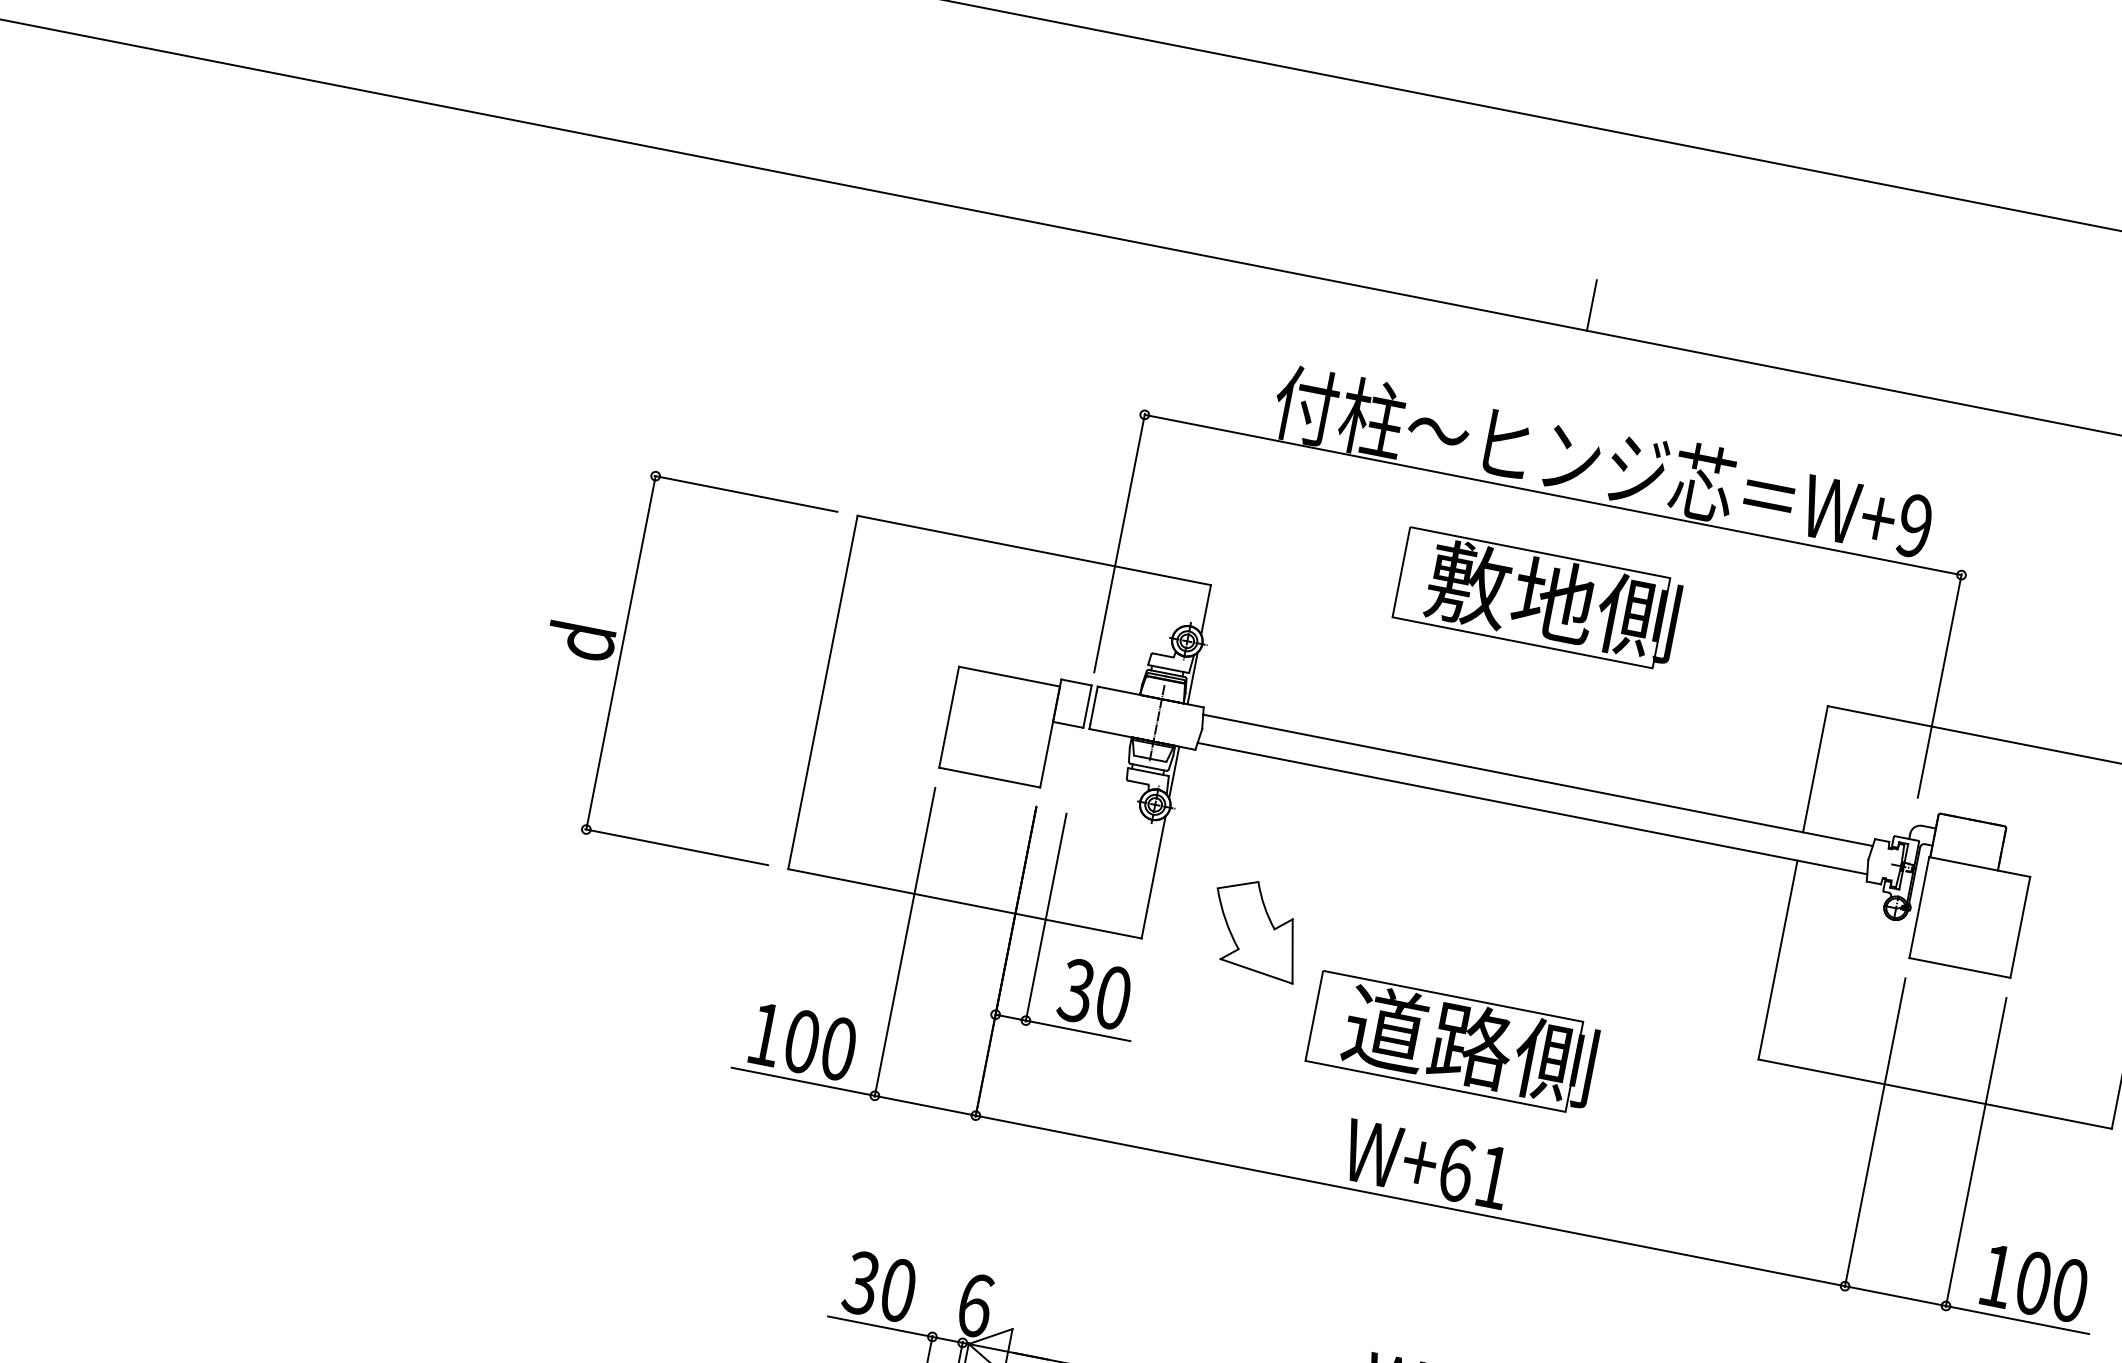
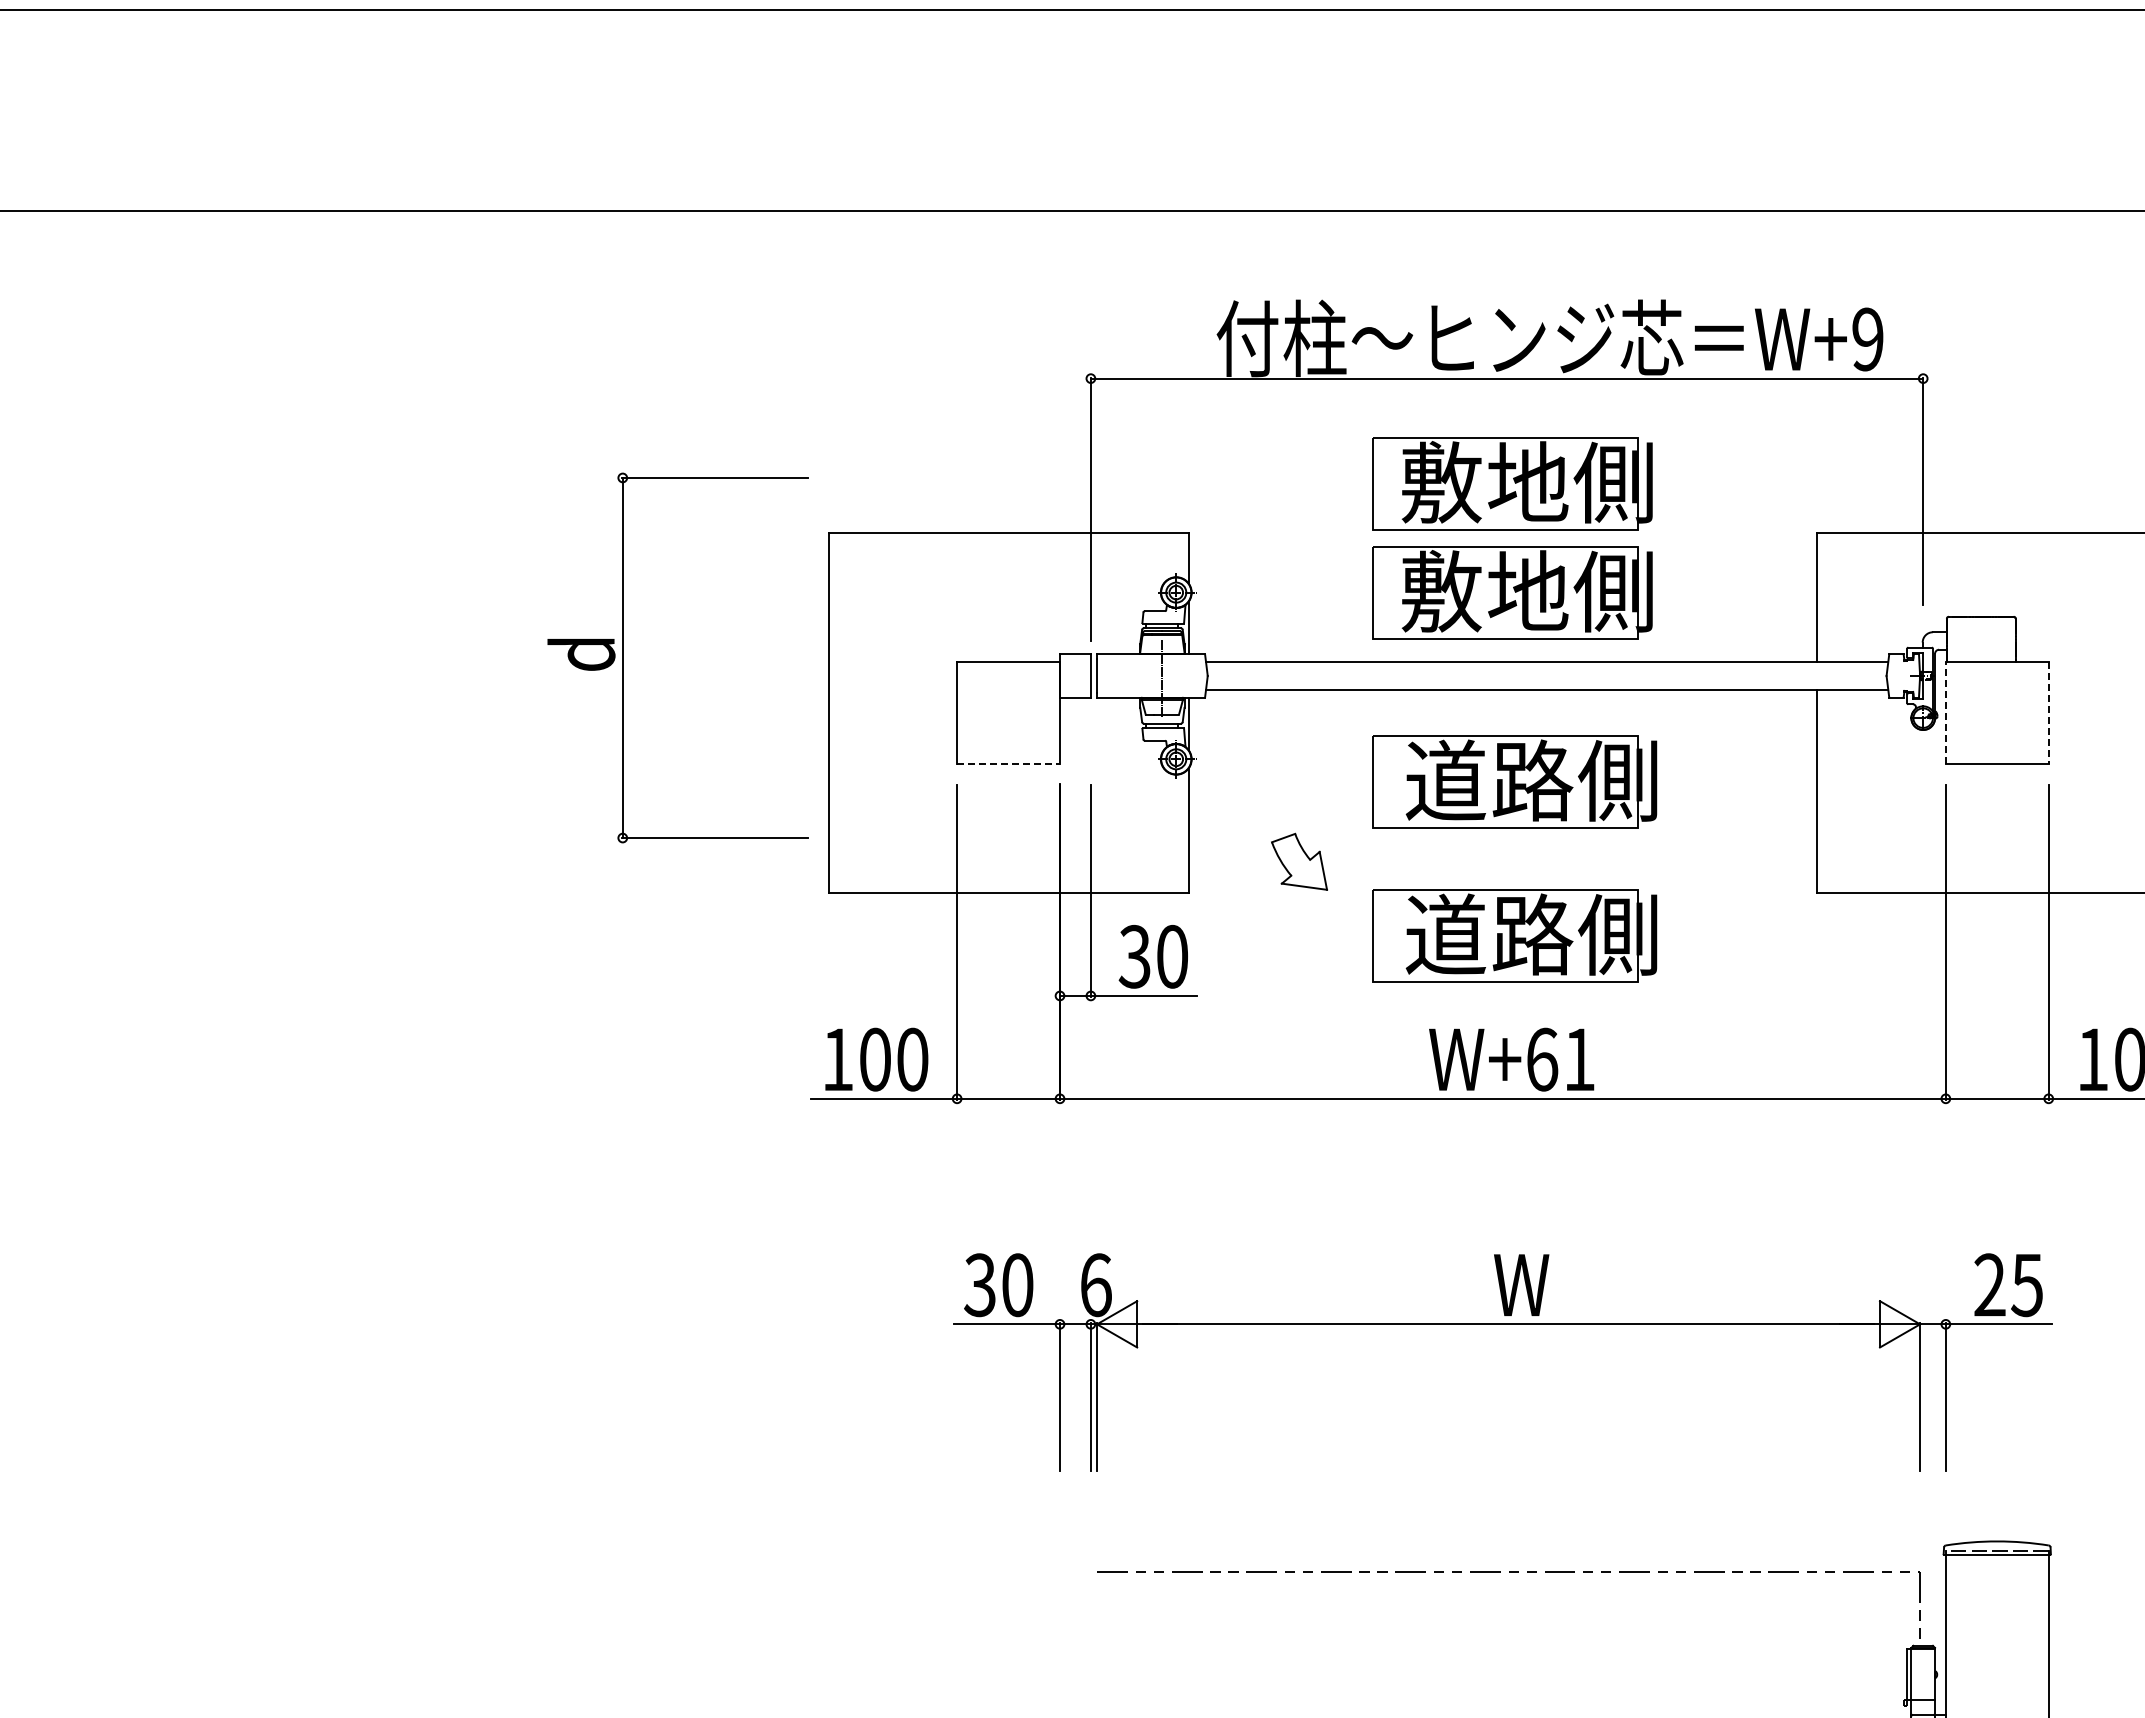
line: (1591, 304) -> (1508, 184), removed
part: (621, 652) -> (623, 657), moved
part: (1517, 705) -> (1512, 592), added
line: (990, 777) -> (1009, 764), solid -> dashed
part: (1482, 891) -> (1514, 781), added
line: (1919, 907) -> (1945, 712), solid -> dashed
line: (2019, 927) -> (2048, 713), solid -> dashed
part: (1256, 928) -> (1299, 861), size x0.6

